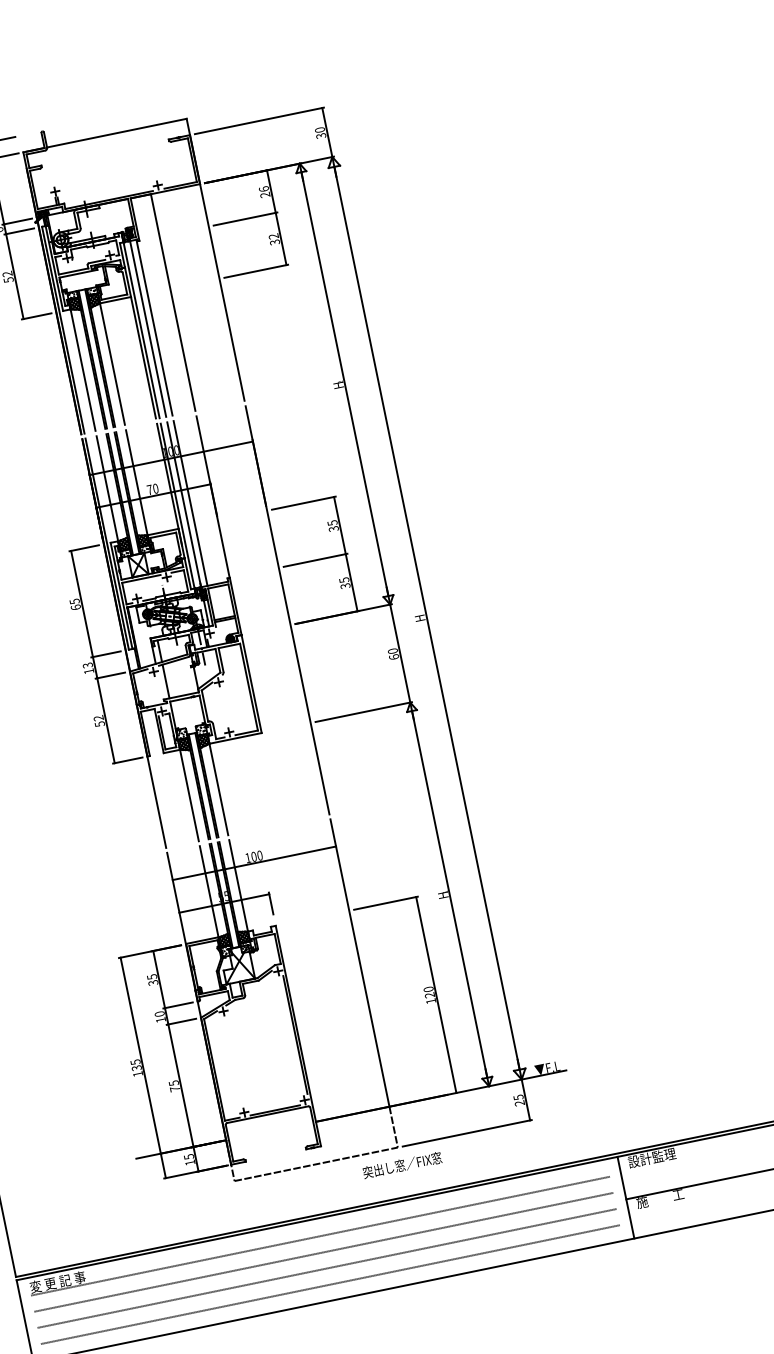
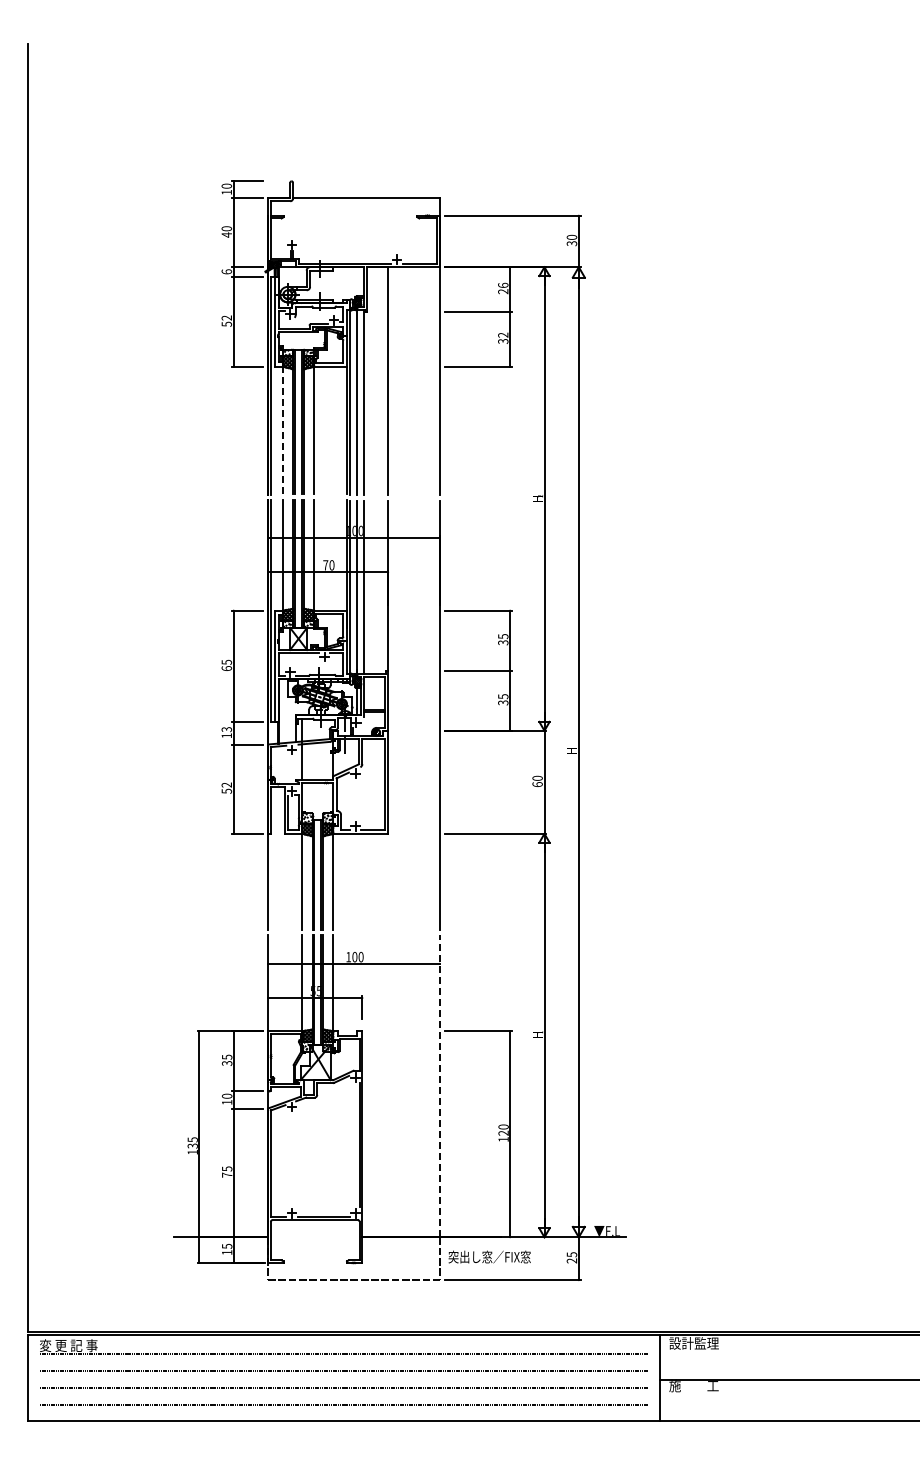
line: (83, 369) -> (283, 430), solid -> dashed
line: (359, 962) -> (439, 1085), solid -> dashed
text: (402, 1164) -> (489, 1256), moved

